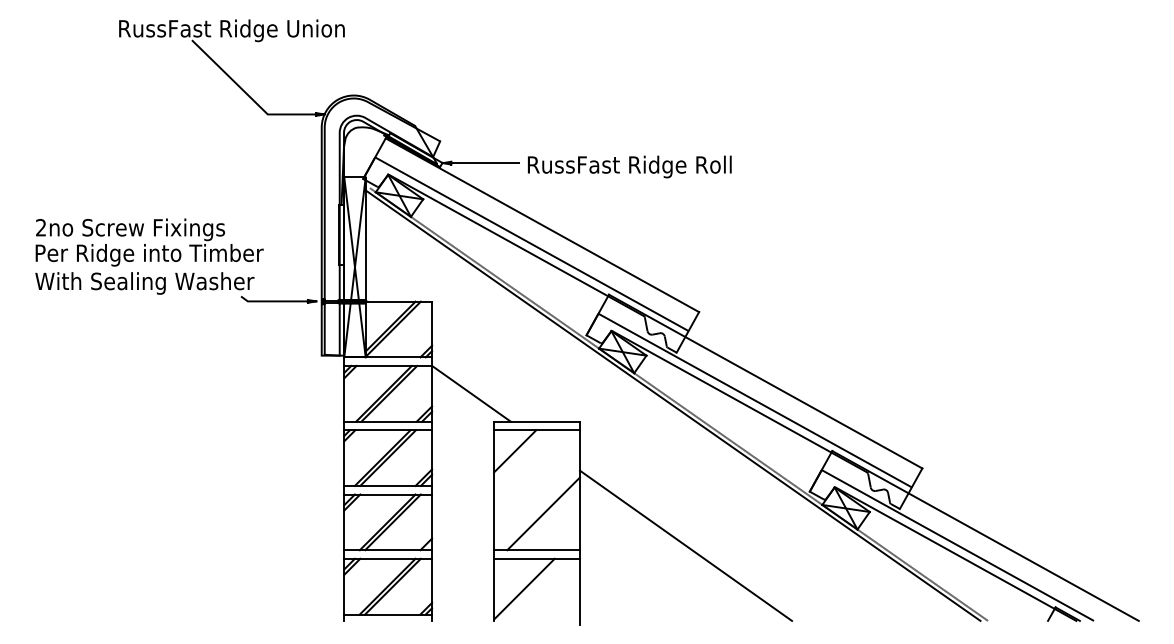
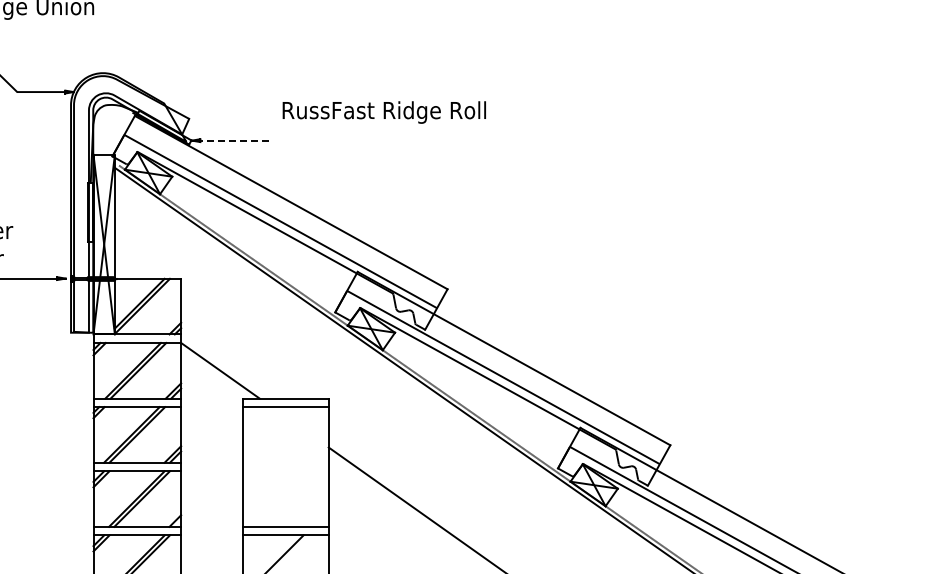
line: (485, 163) -> (234, 140), solid -> dashed
text: (629, 166) -> (384, 112), moved
line: (515, 451) -> (264, 428), removed
line: (543, 513) -> (292, 490), removed

